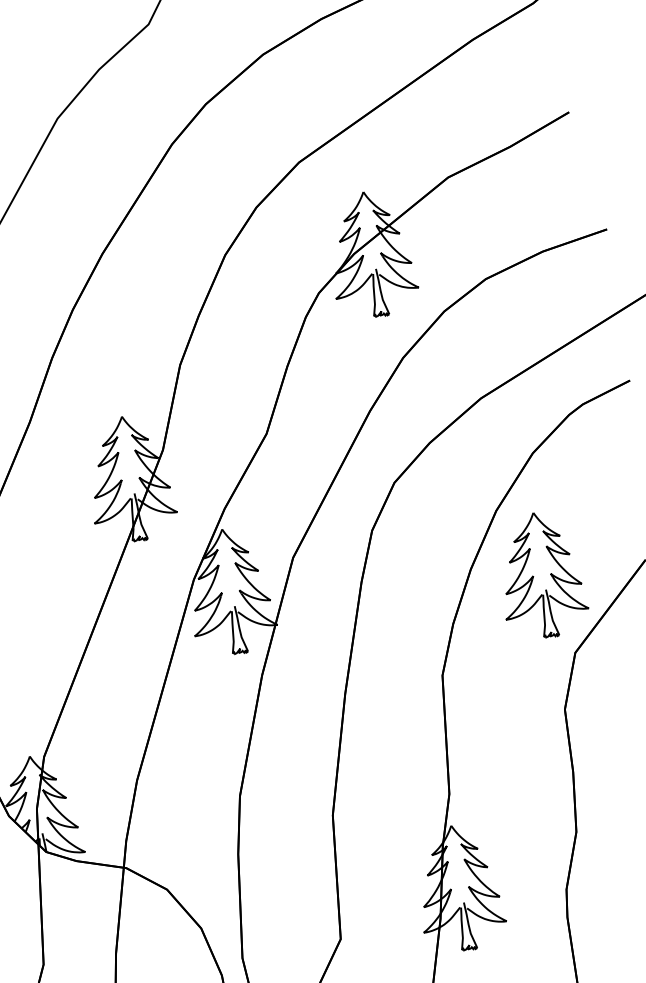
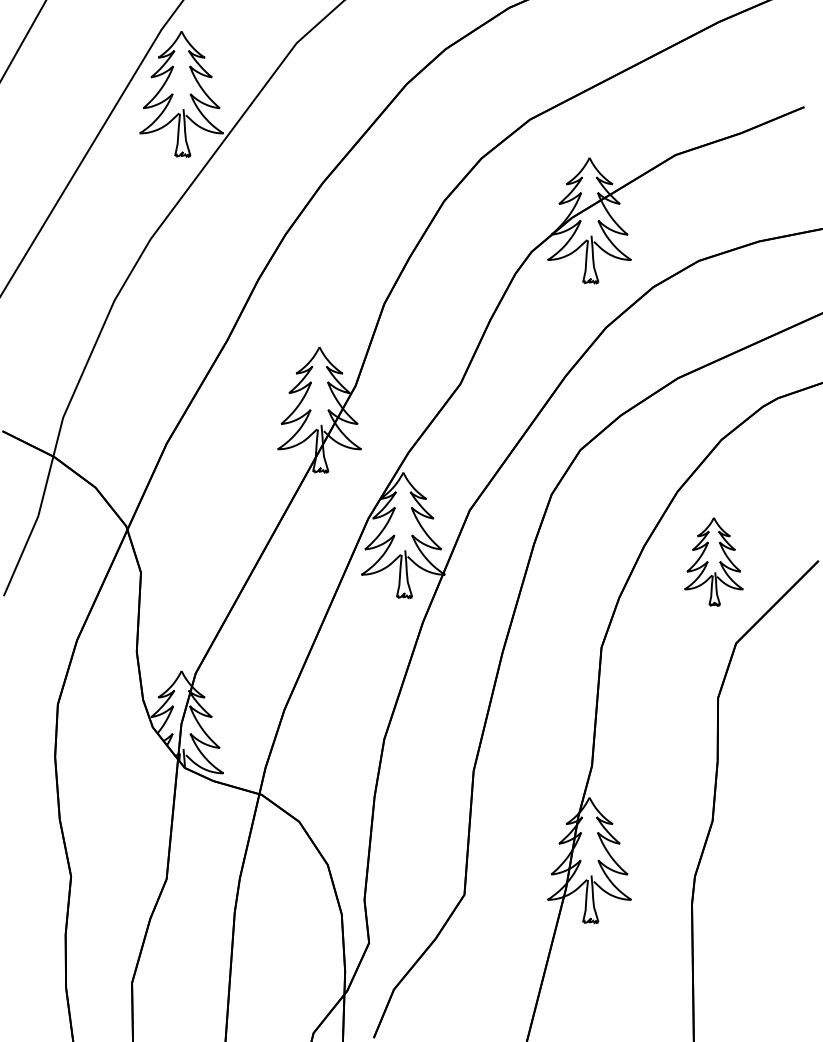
part: (541, 574) -> (713, 561), size x0.7

